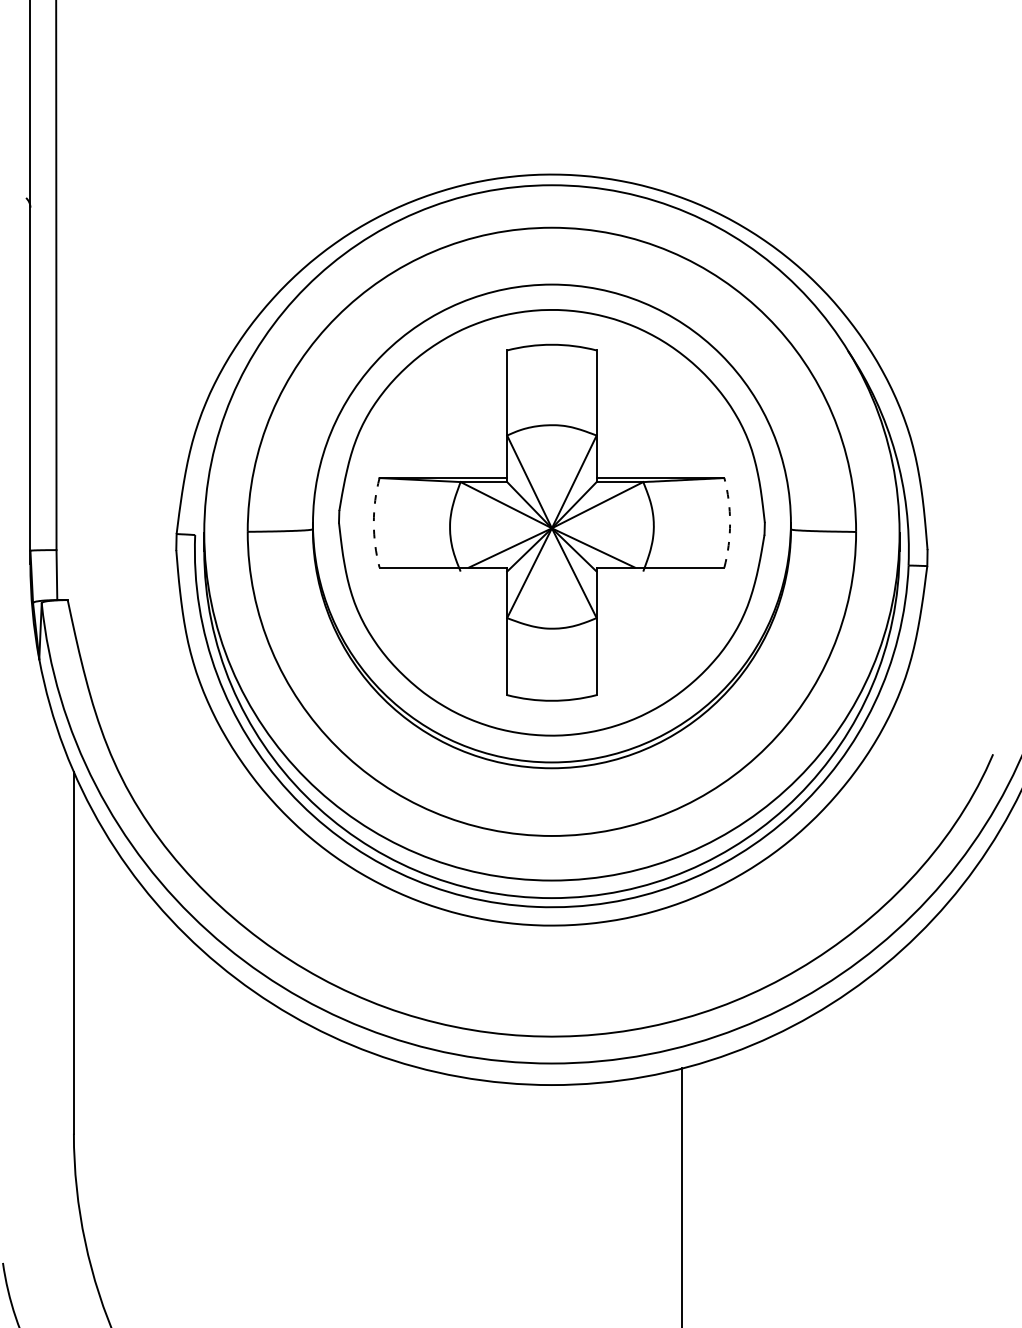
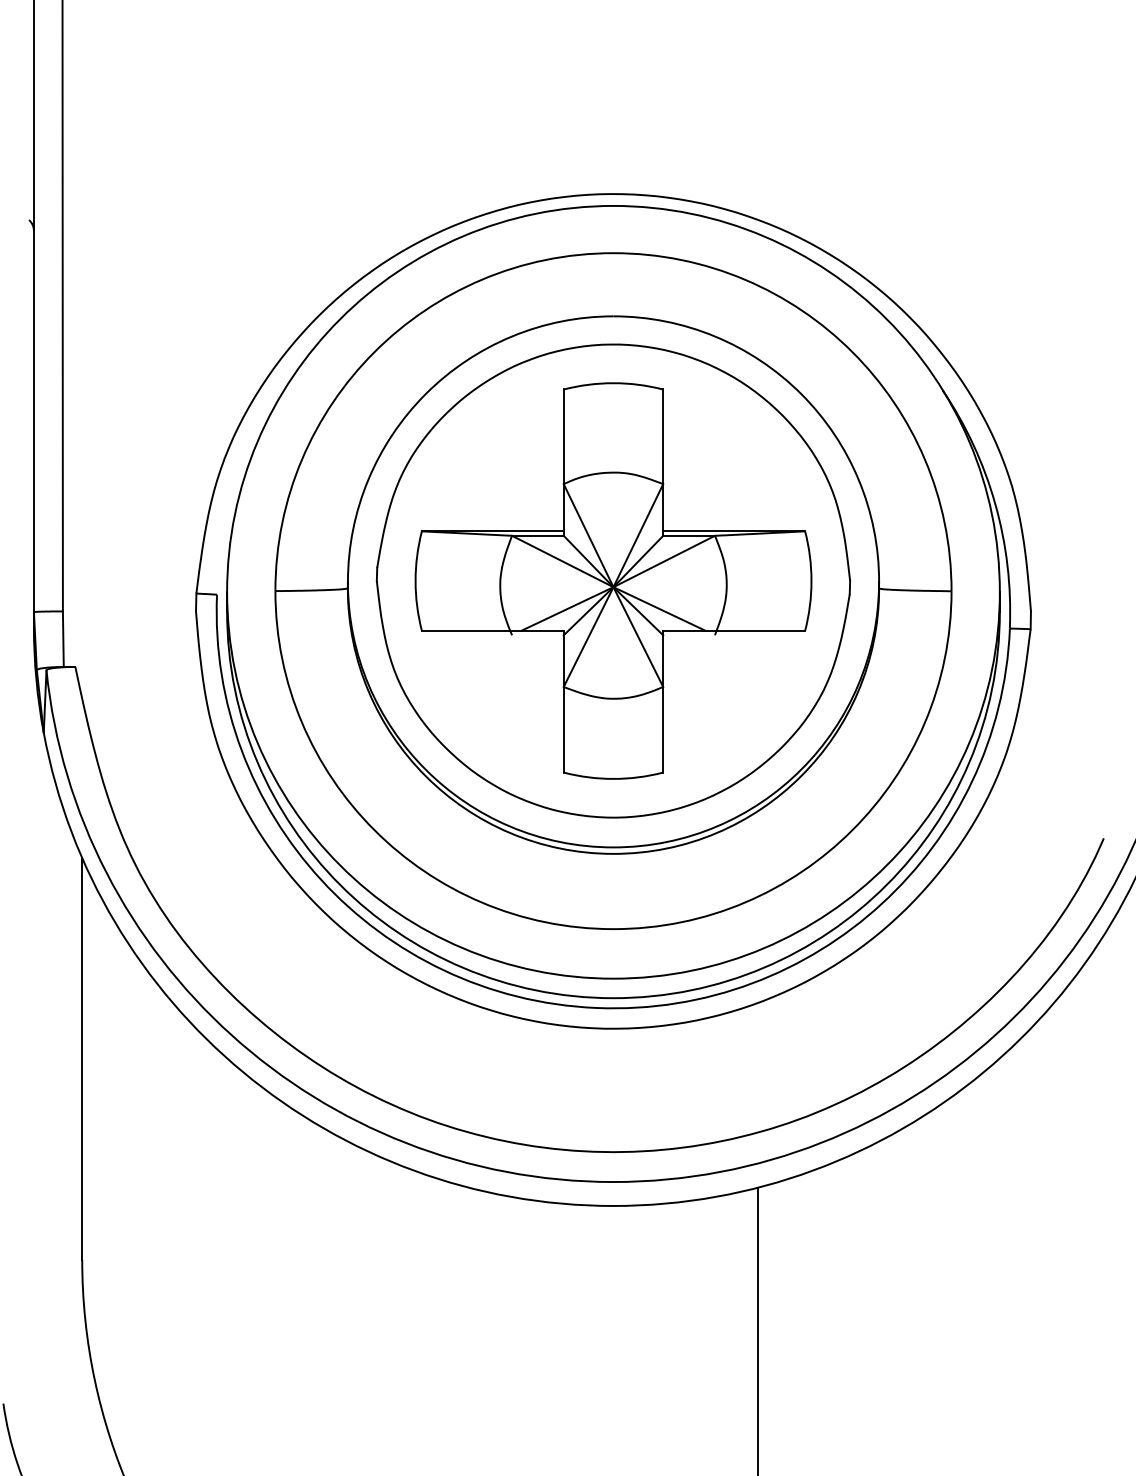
arc: (373, 523) -> (415, 581), dashed -> solid
arc: (730, 523) -> (811, 581), dashed -> solid

